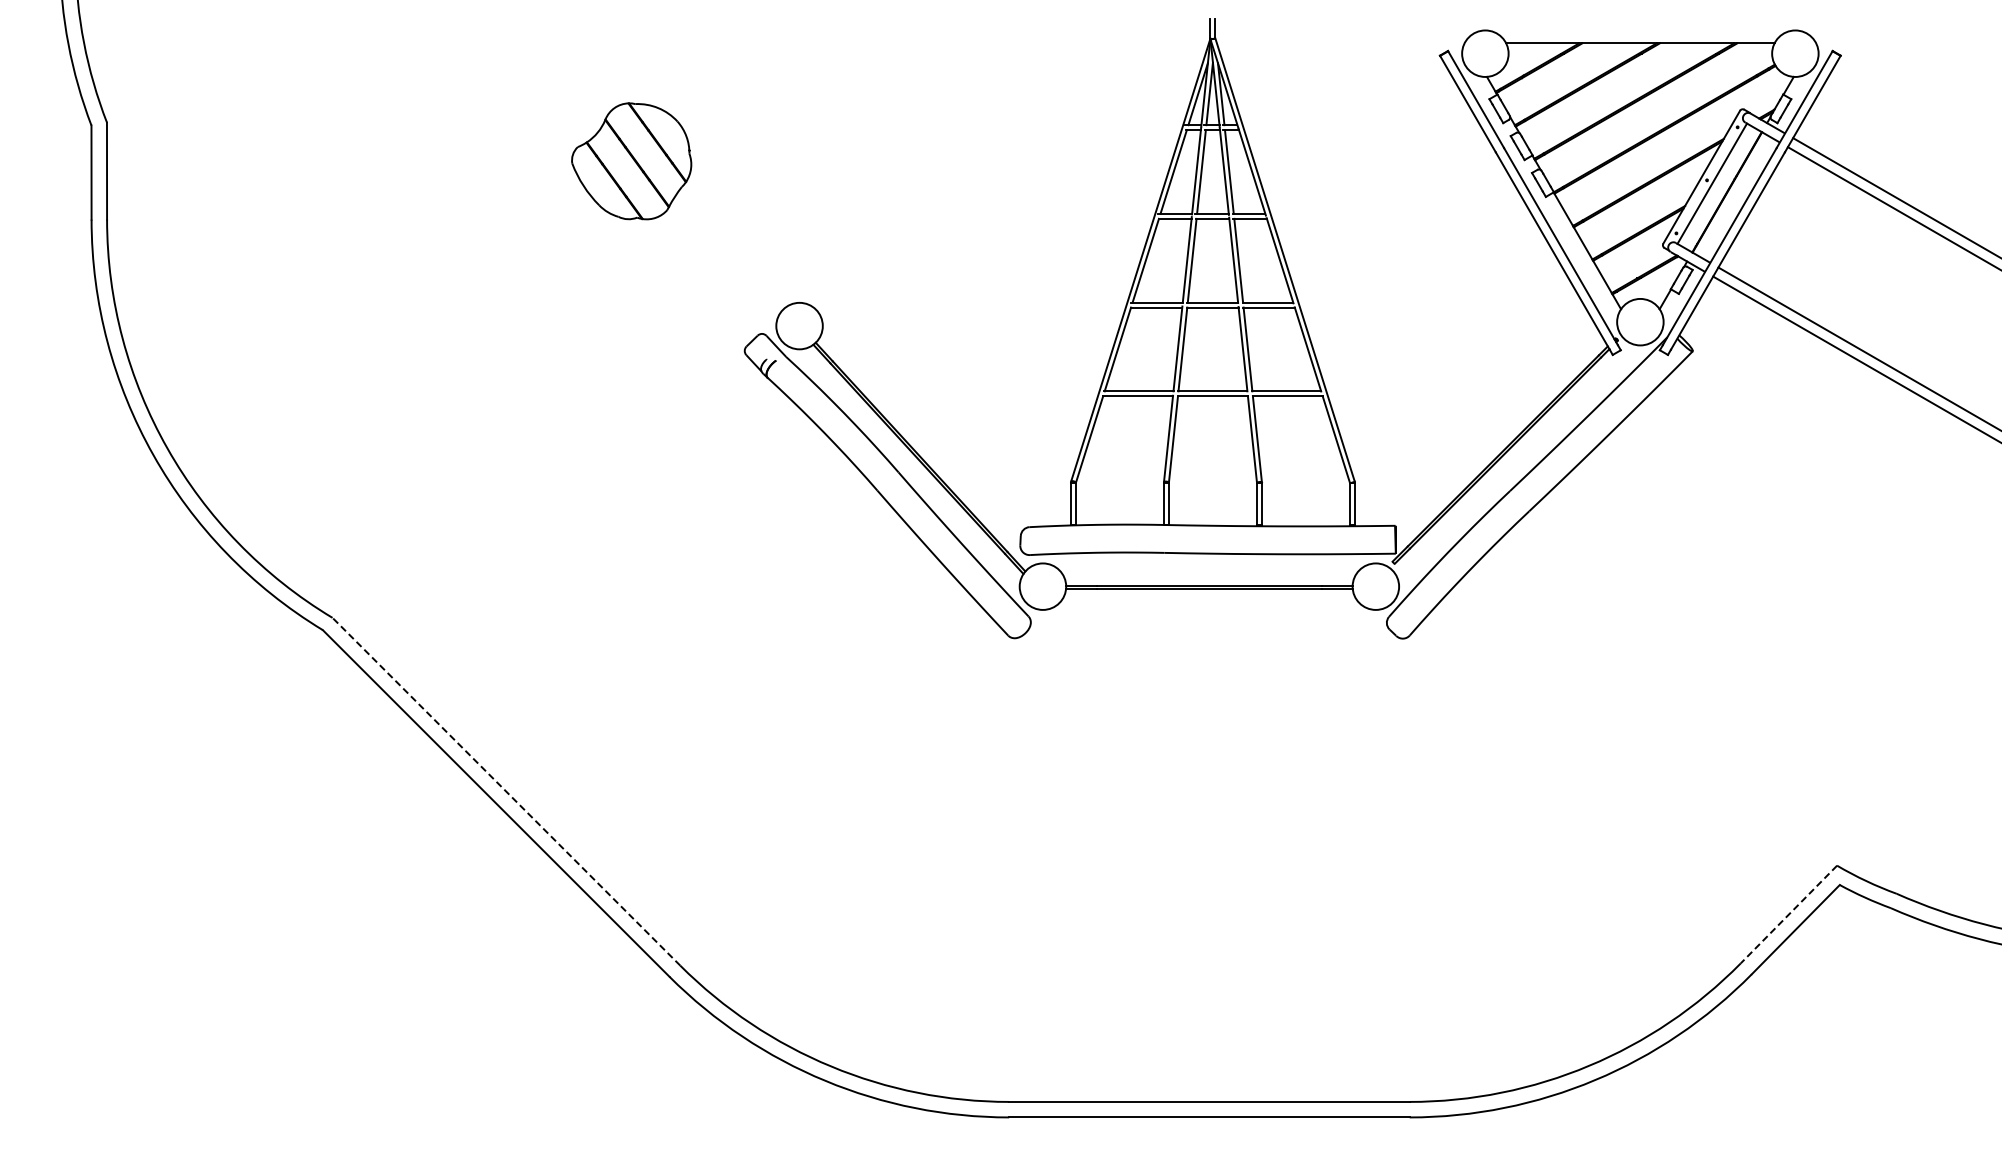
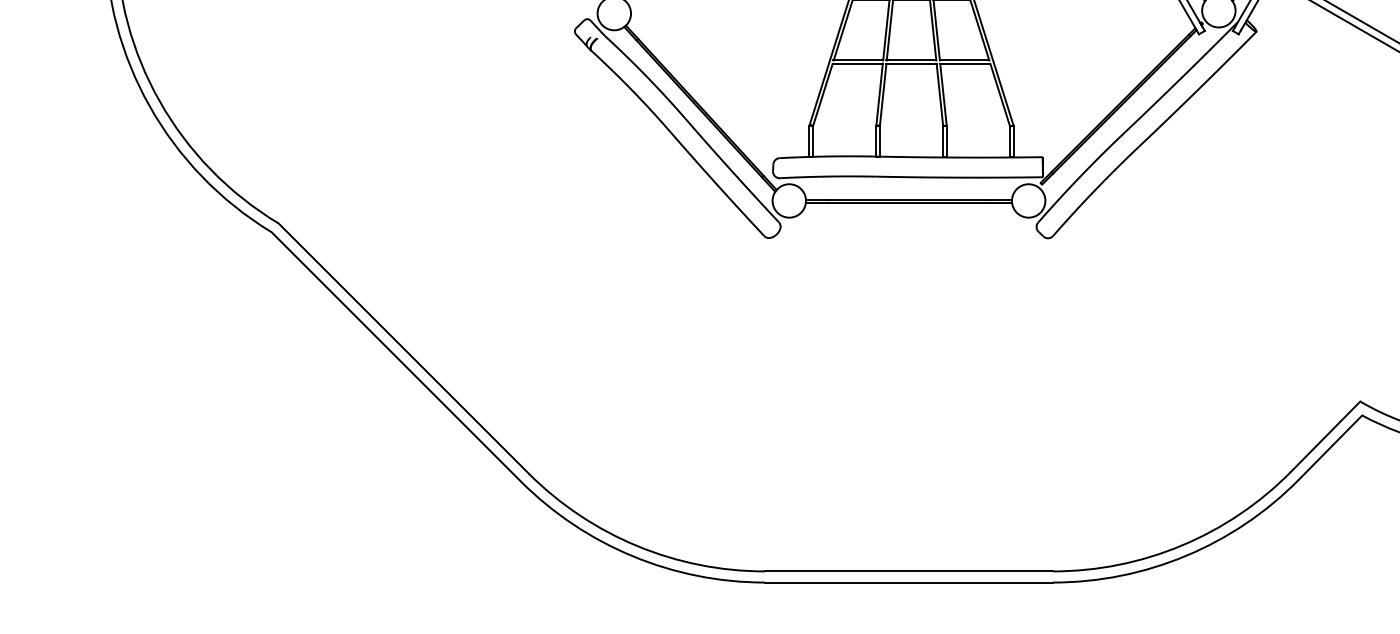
line: (506, 791) -> (403, 348), dashed -> solid
line: (1788, 914) -> (1325, 436), dashed -> solid

